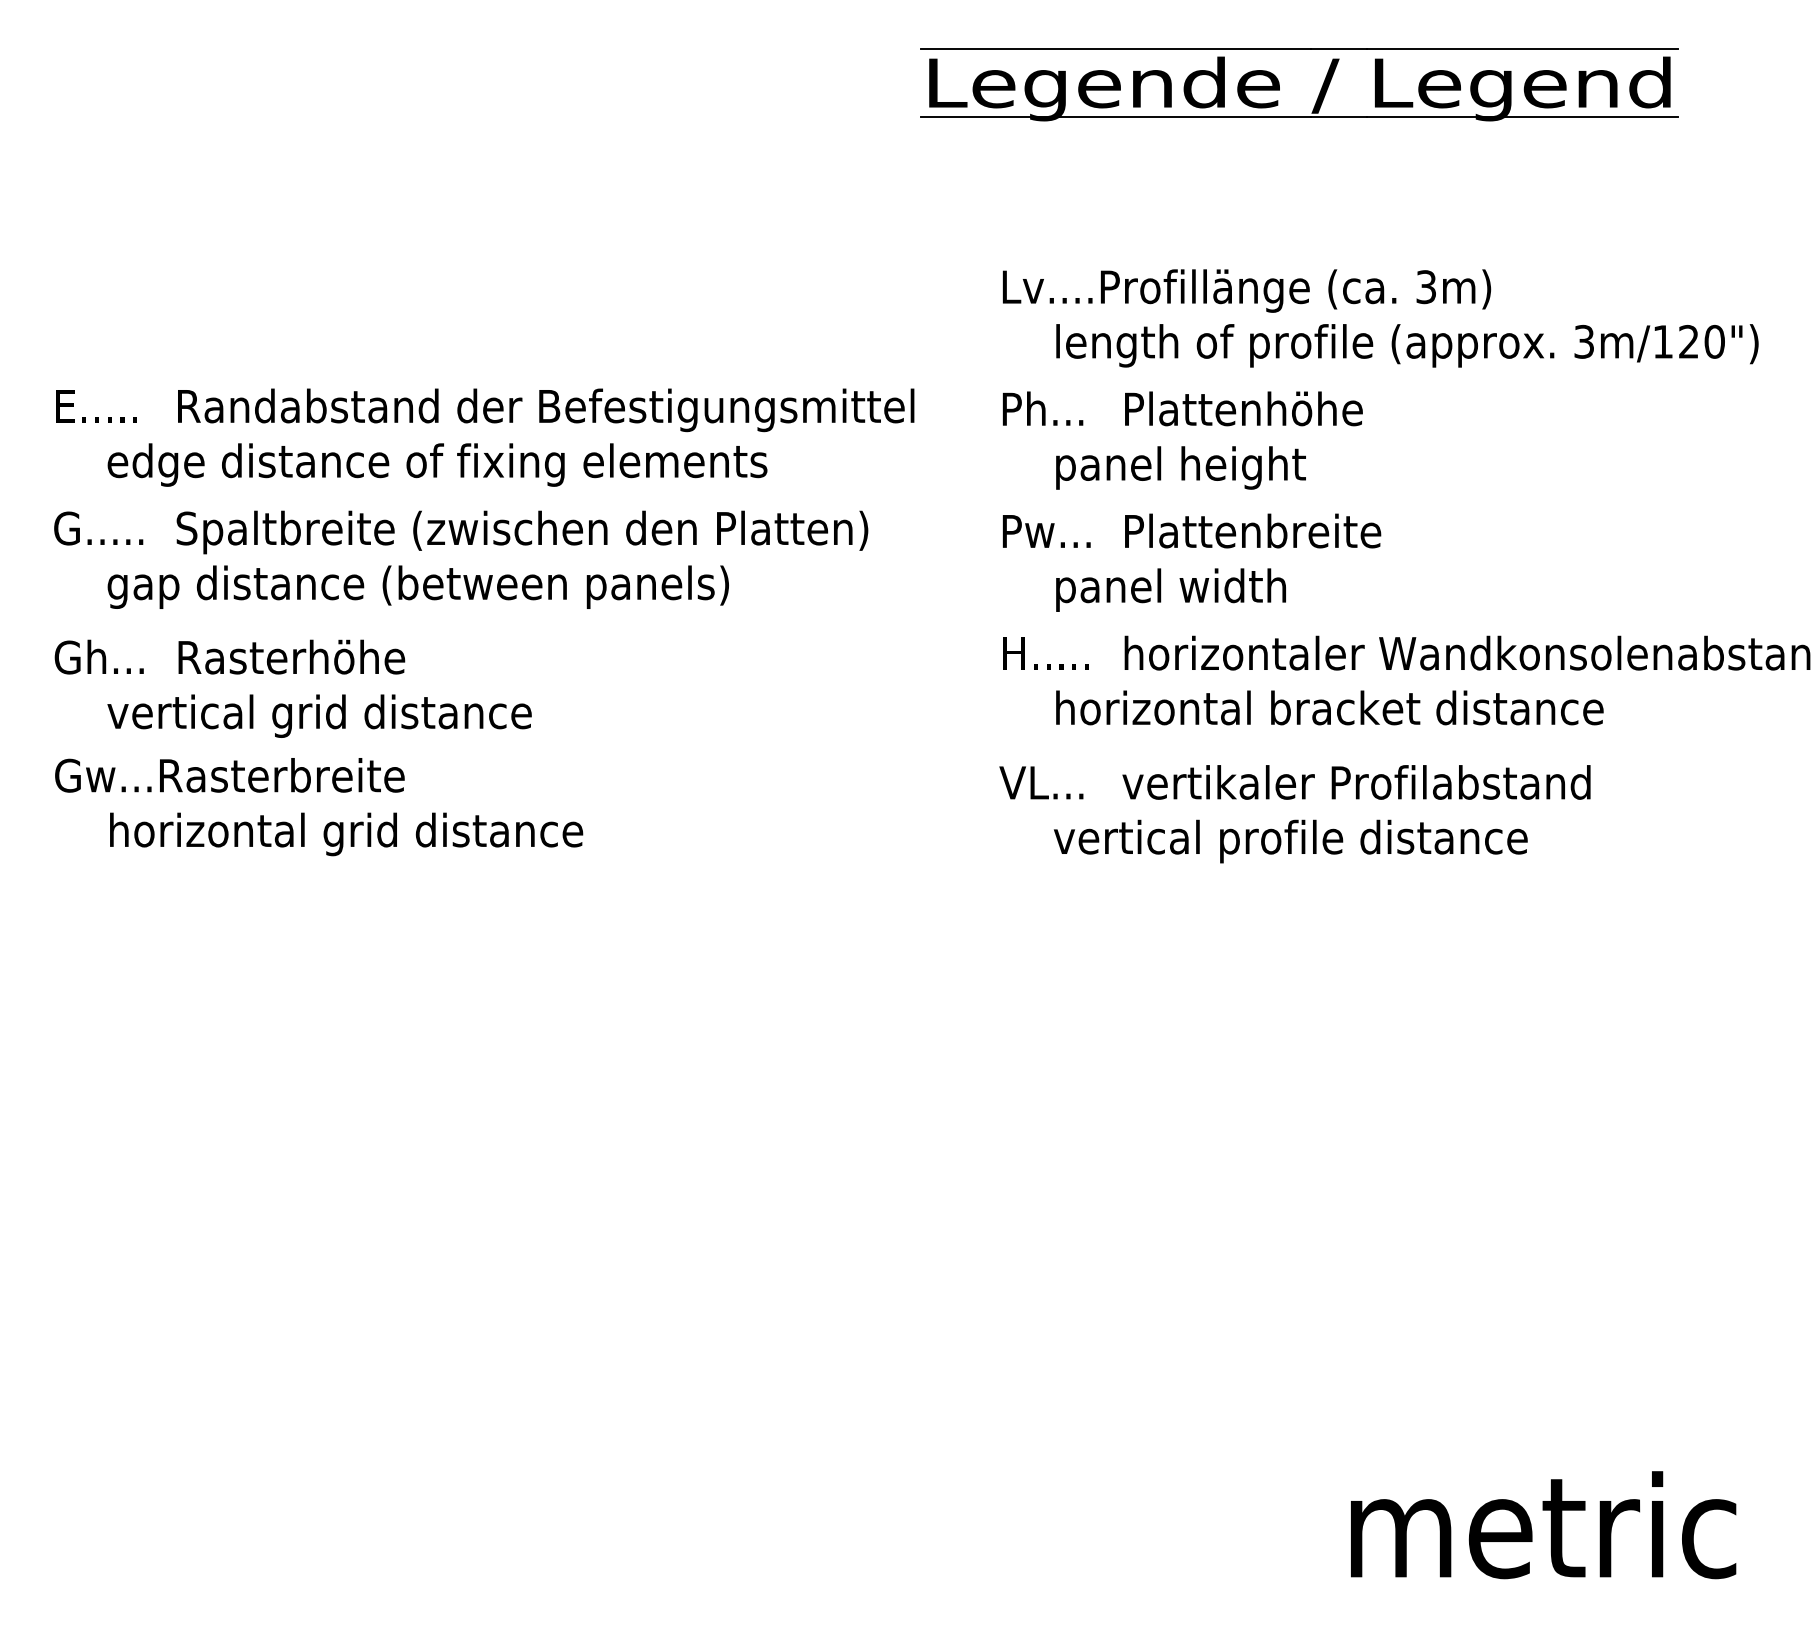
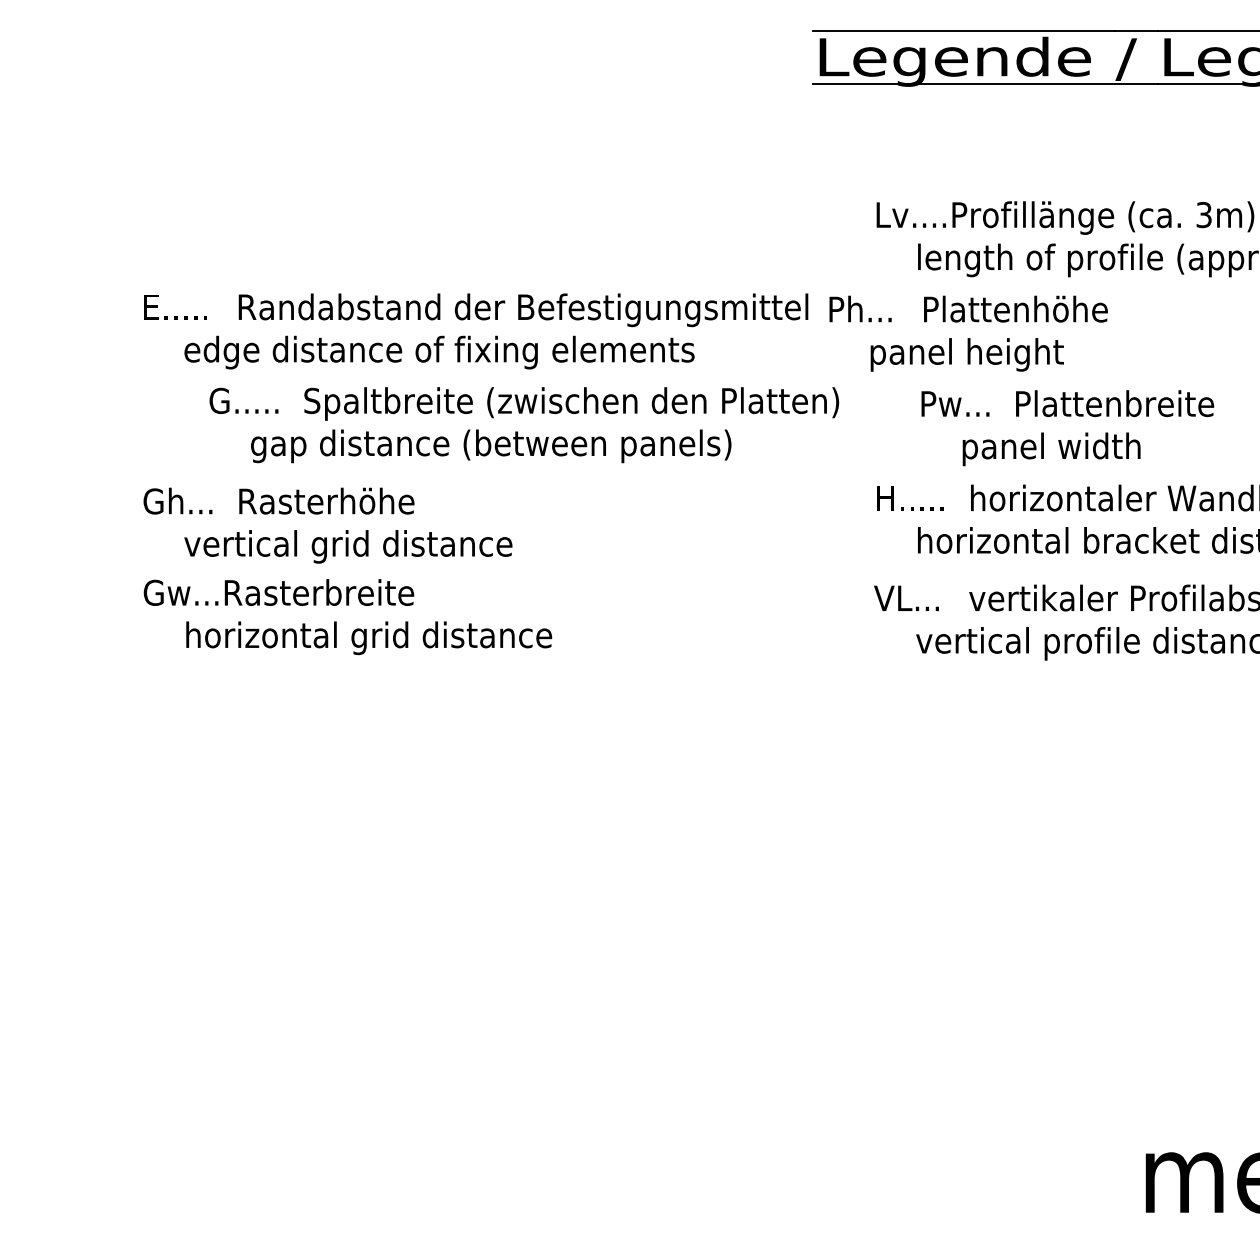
text: (1182, 440) -> (968, 333), moved
text: (461, 559) -> (524, 424), moved
text: (1191, 562) -> (1067, 427), moved

